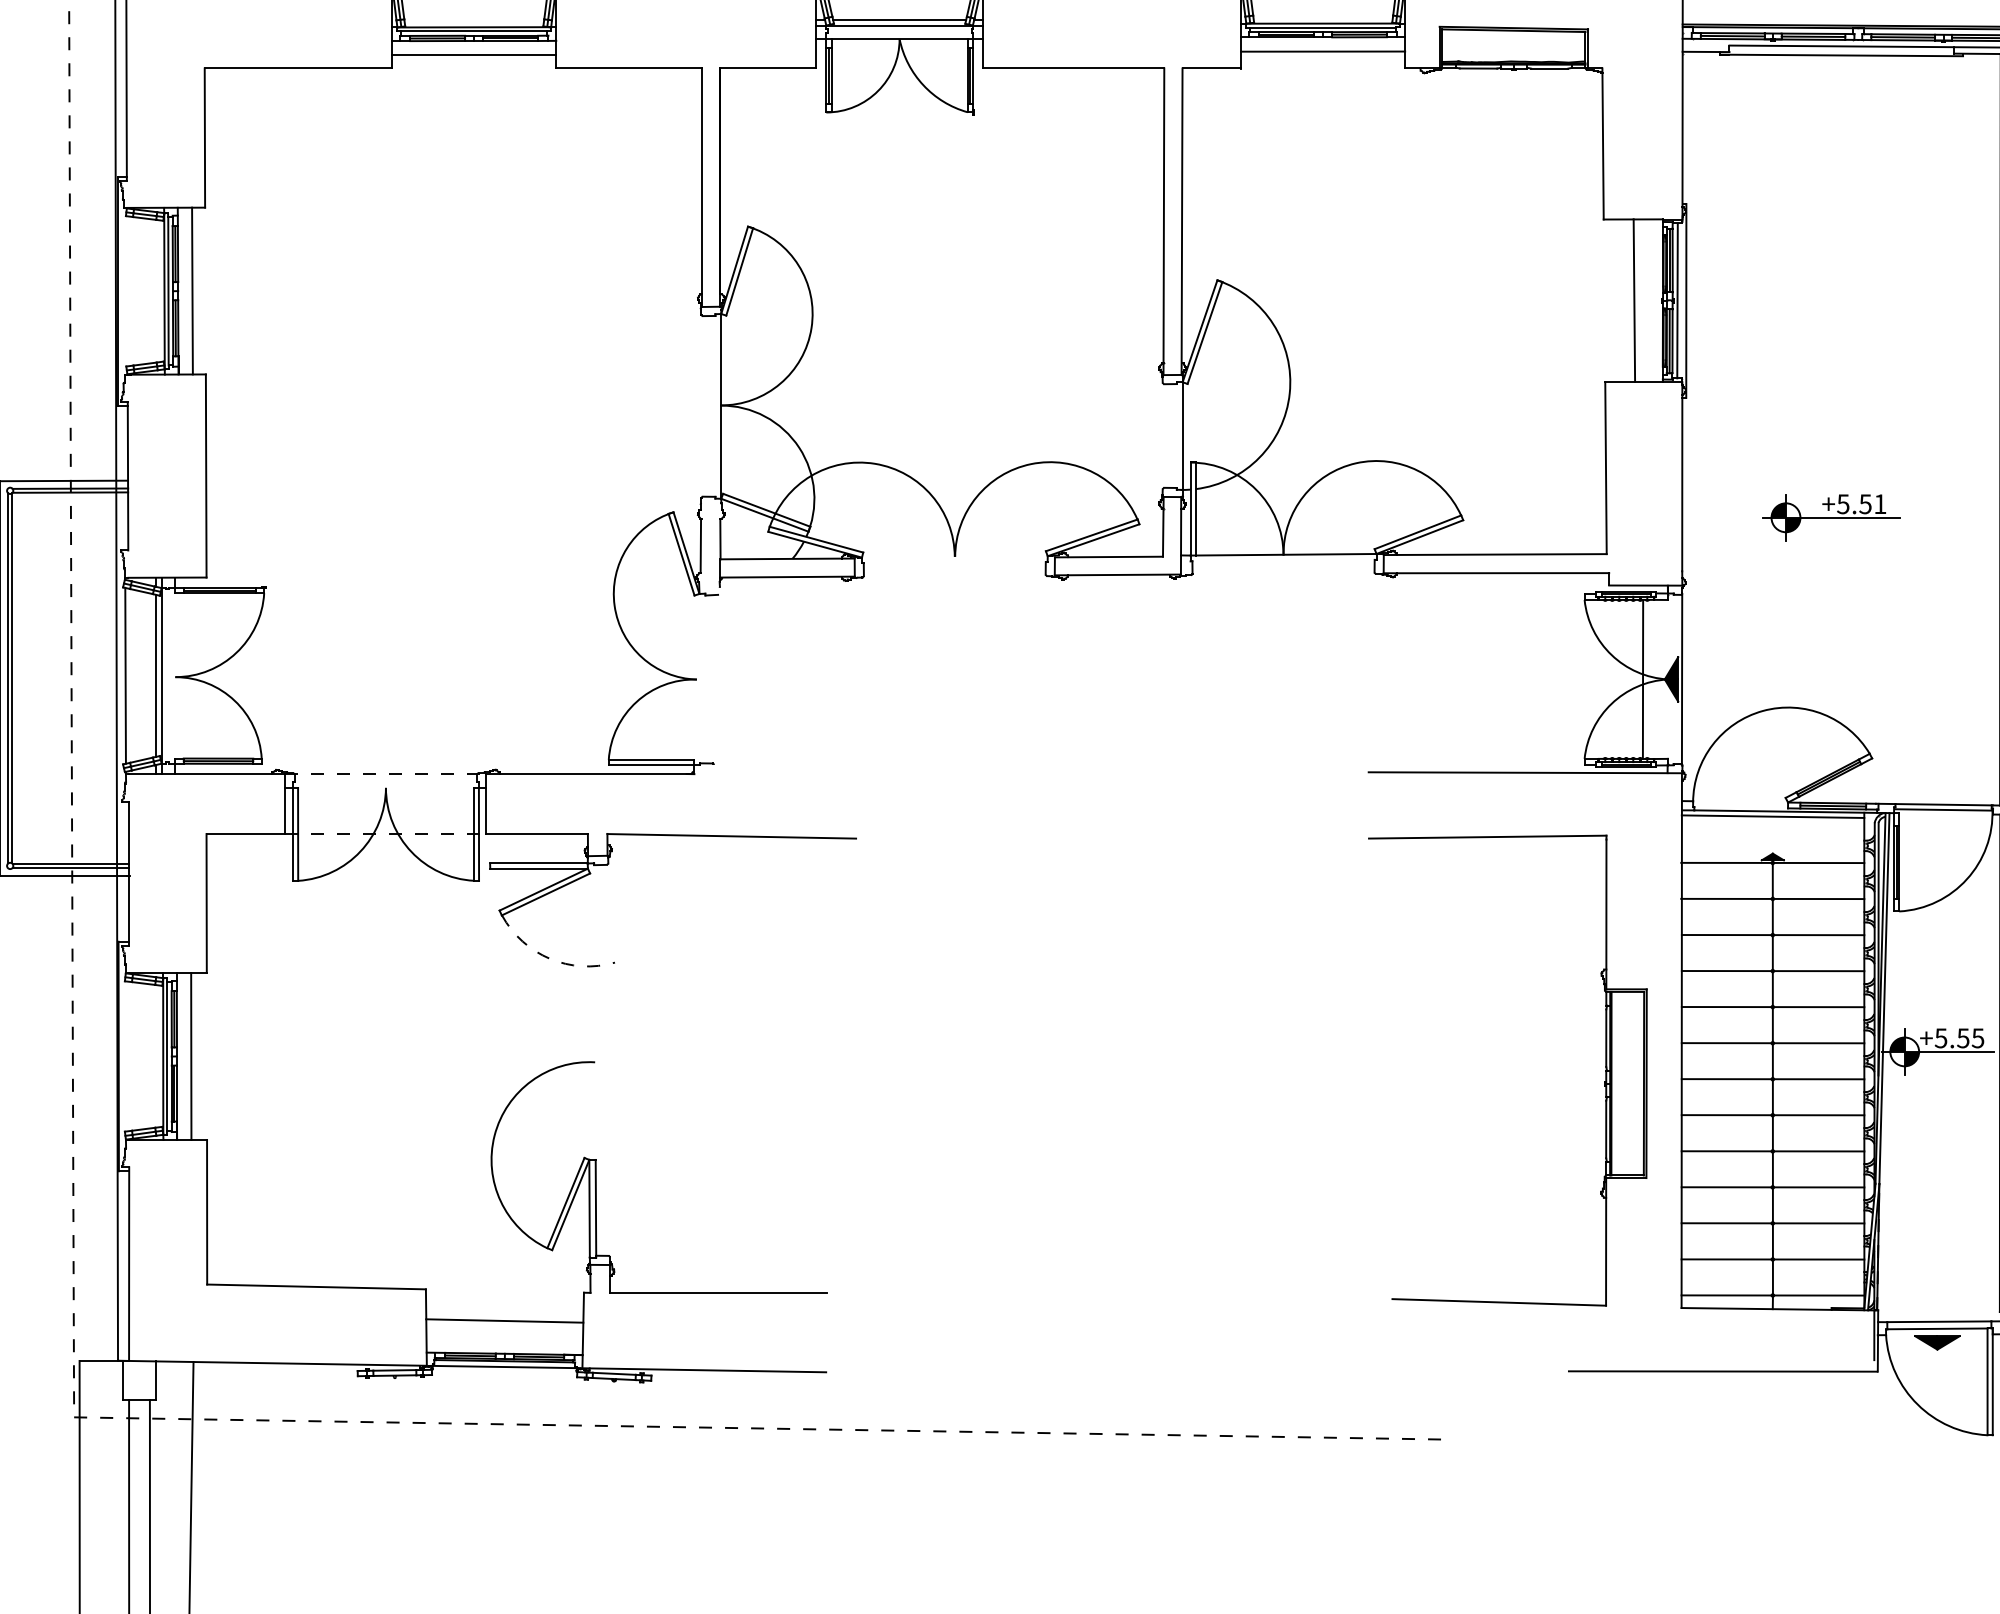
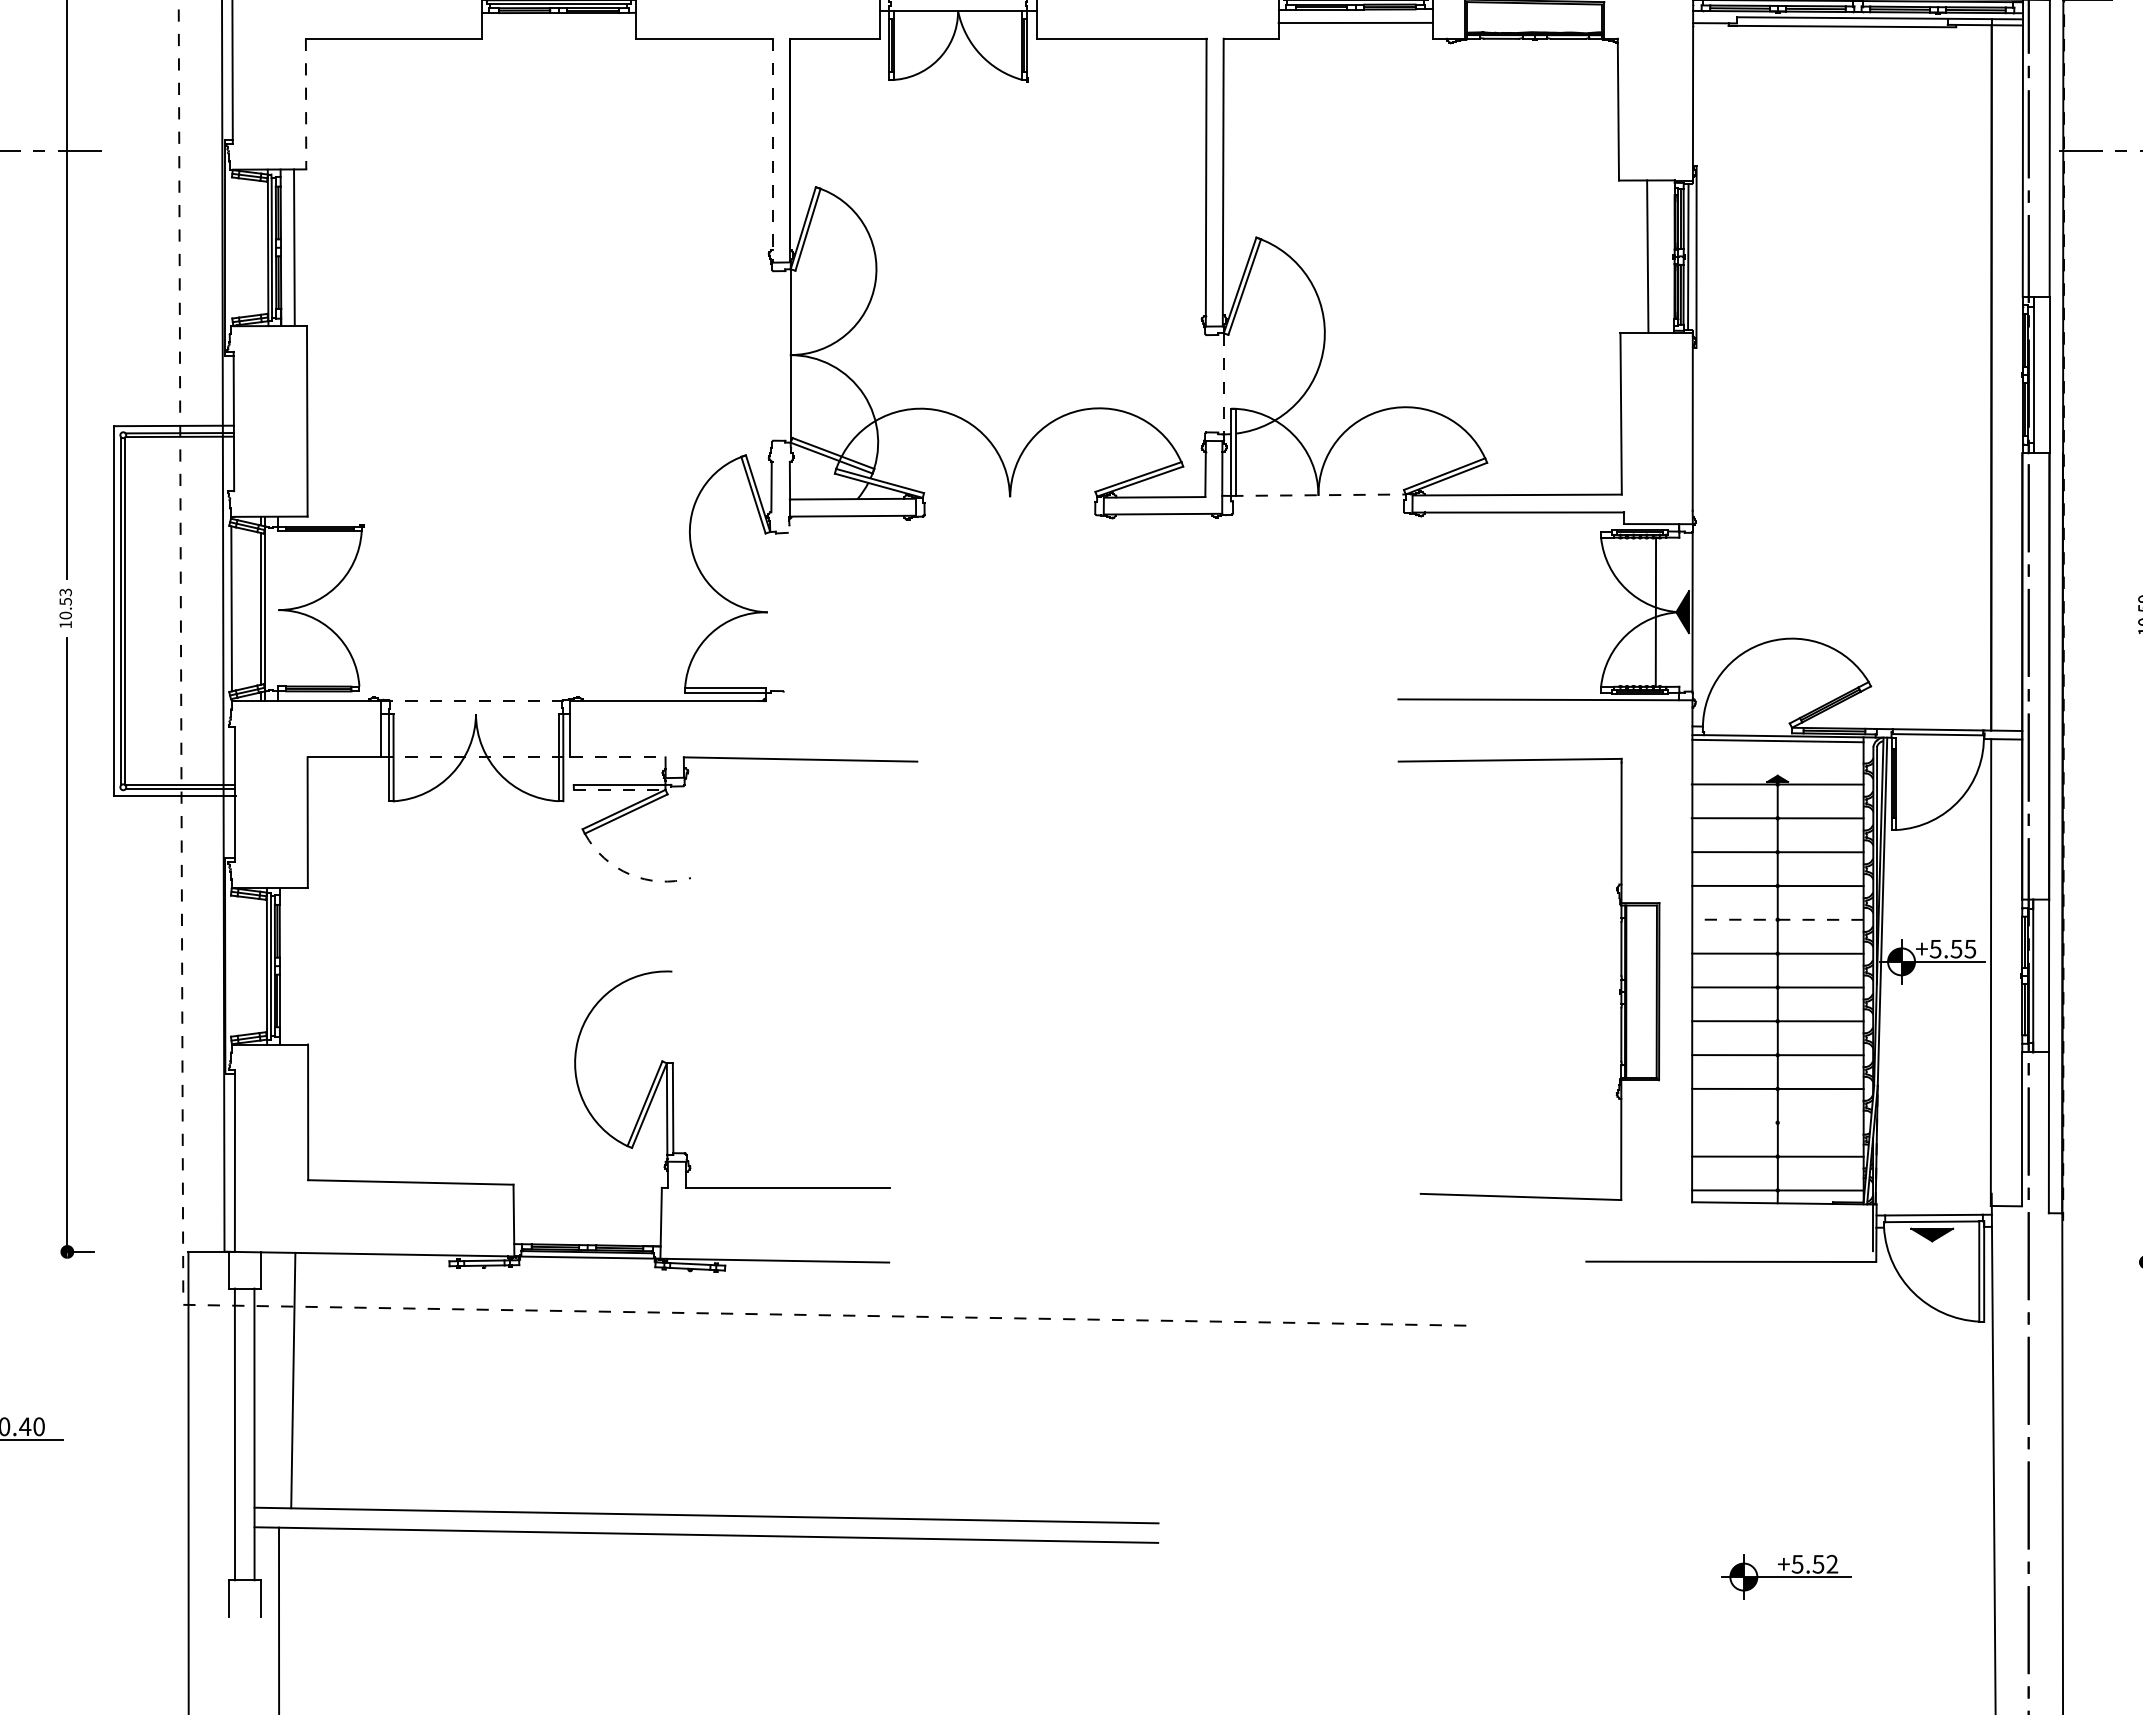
line: (473, 55) -> (558, 26), removed
line: (205, 138) -> (306, 104), solid -> dashed
line: (701, 187) -> (772, 150), solid -> dashed
line: (1182, 435) -> (1223, 383), solid -> dashed
part: (1831, 517) -> (1832, 460), removed
line: (1284, 555) -> (1319, 495), solid -> dashed
line: (536, 834) -> (617, 757), solid -> dashed
line: (538, 868) -> (619, 789), solid -> dashed
line: (1772, 1006) -> (1777, 919), solid -> dashed
line: (191, 1055) -> (293, 965), removed
line: (1772, 1223) -> (1777, 1122), removed
line: (504, 1321) -> (587, 1214), removed

